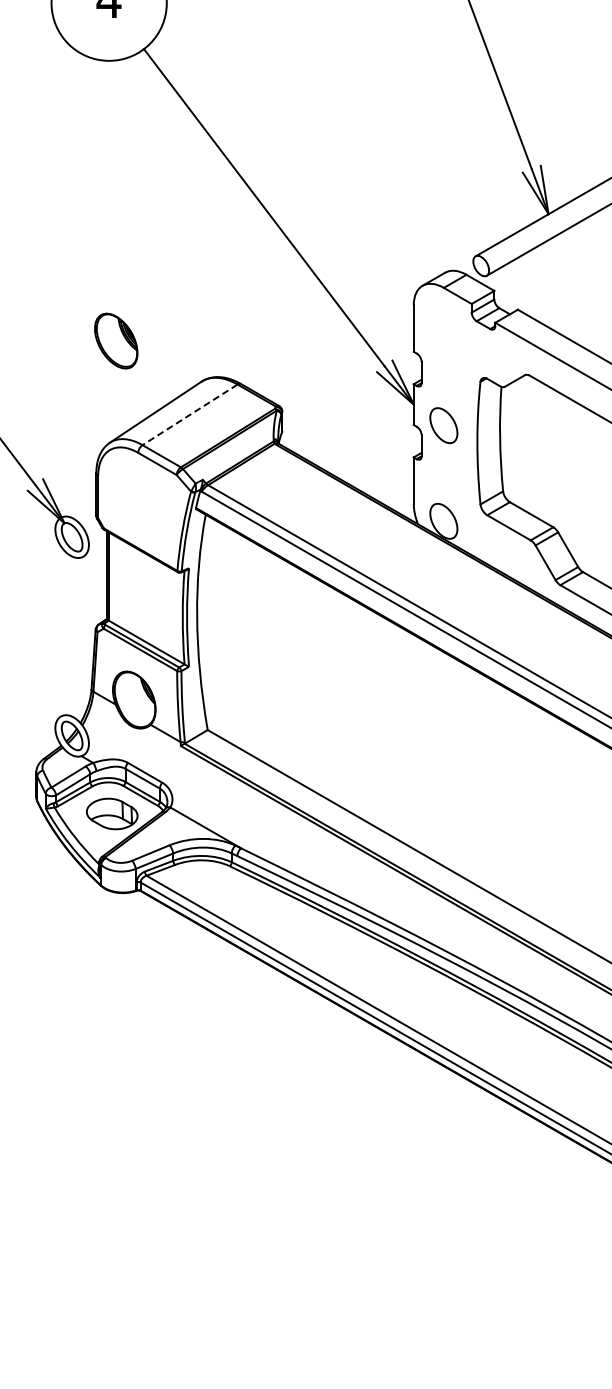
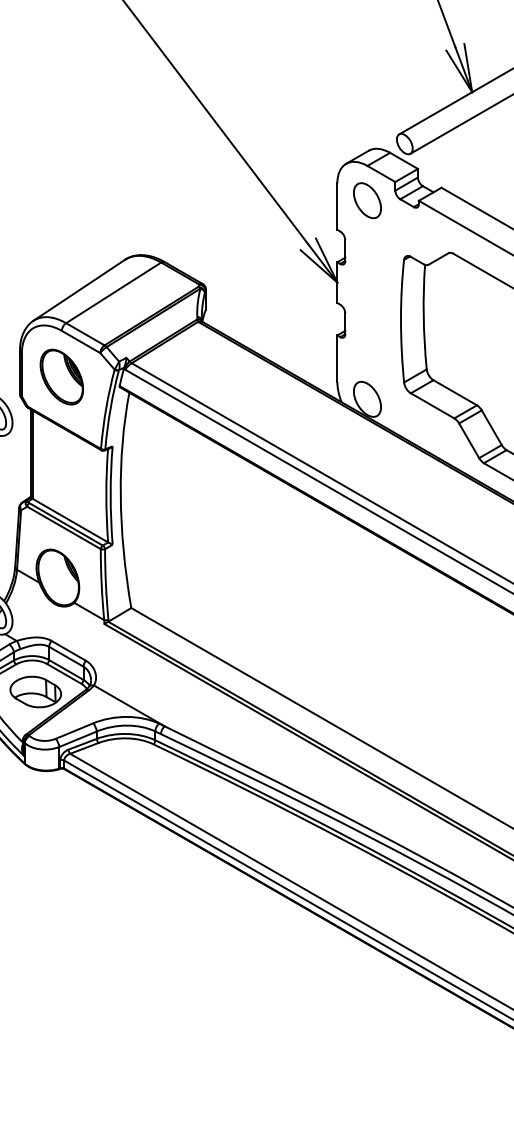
part: (116, 340) -> (62, 376), moved
line: (189, 415) -> (113, 293), dashed -> solid
part: (443, 425) -> (367, 200), moved

